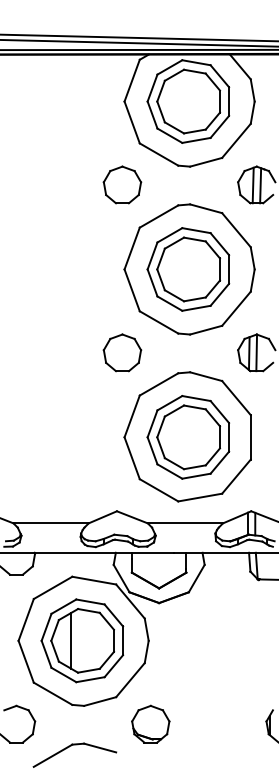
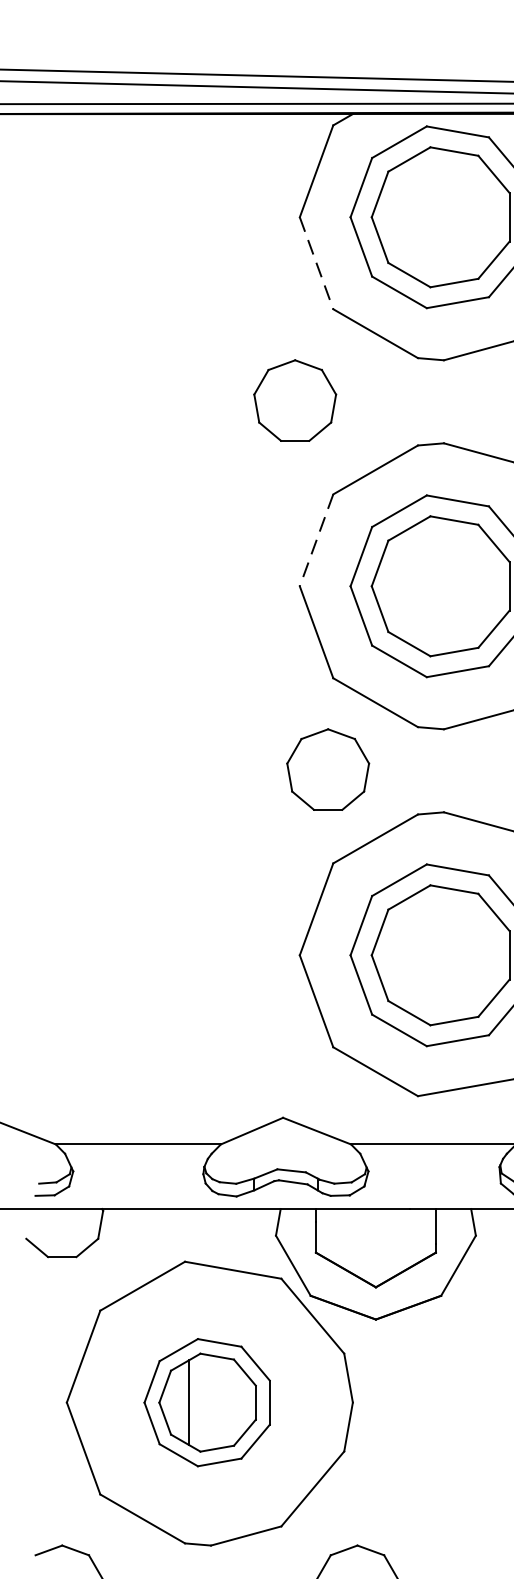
line: (132, 122) -> (317, 263), solid -> dashed
line: (132, 249) -> (317, 542), solid -> dashed
part: (122, 352) -> (328, 768), moved
part: (82, 640) -> (207, 1401), size x0.7

